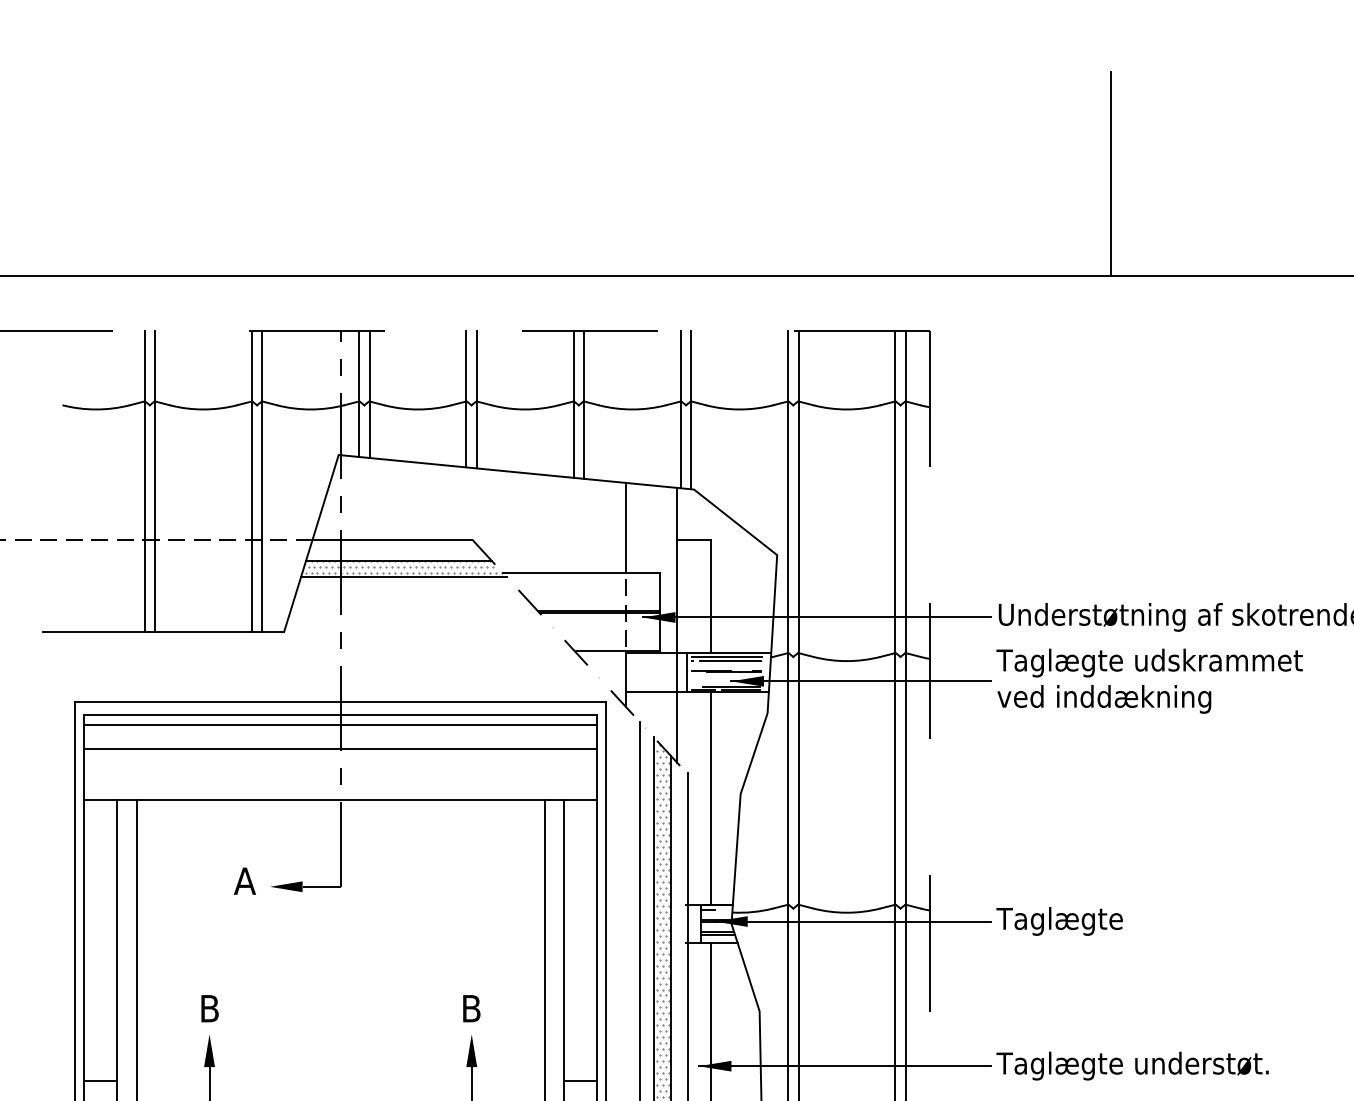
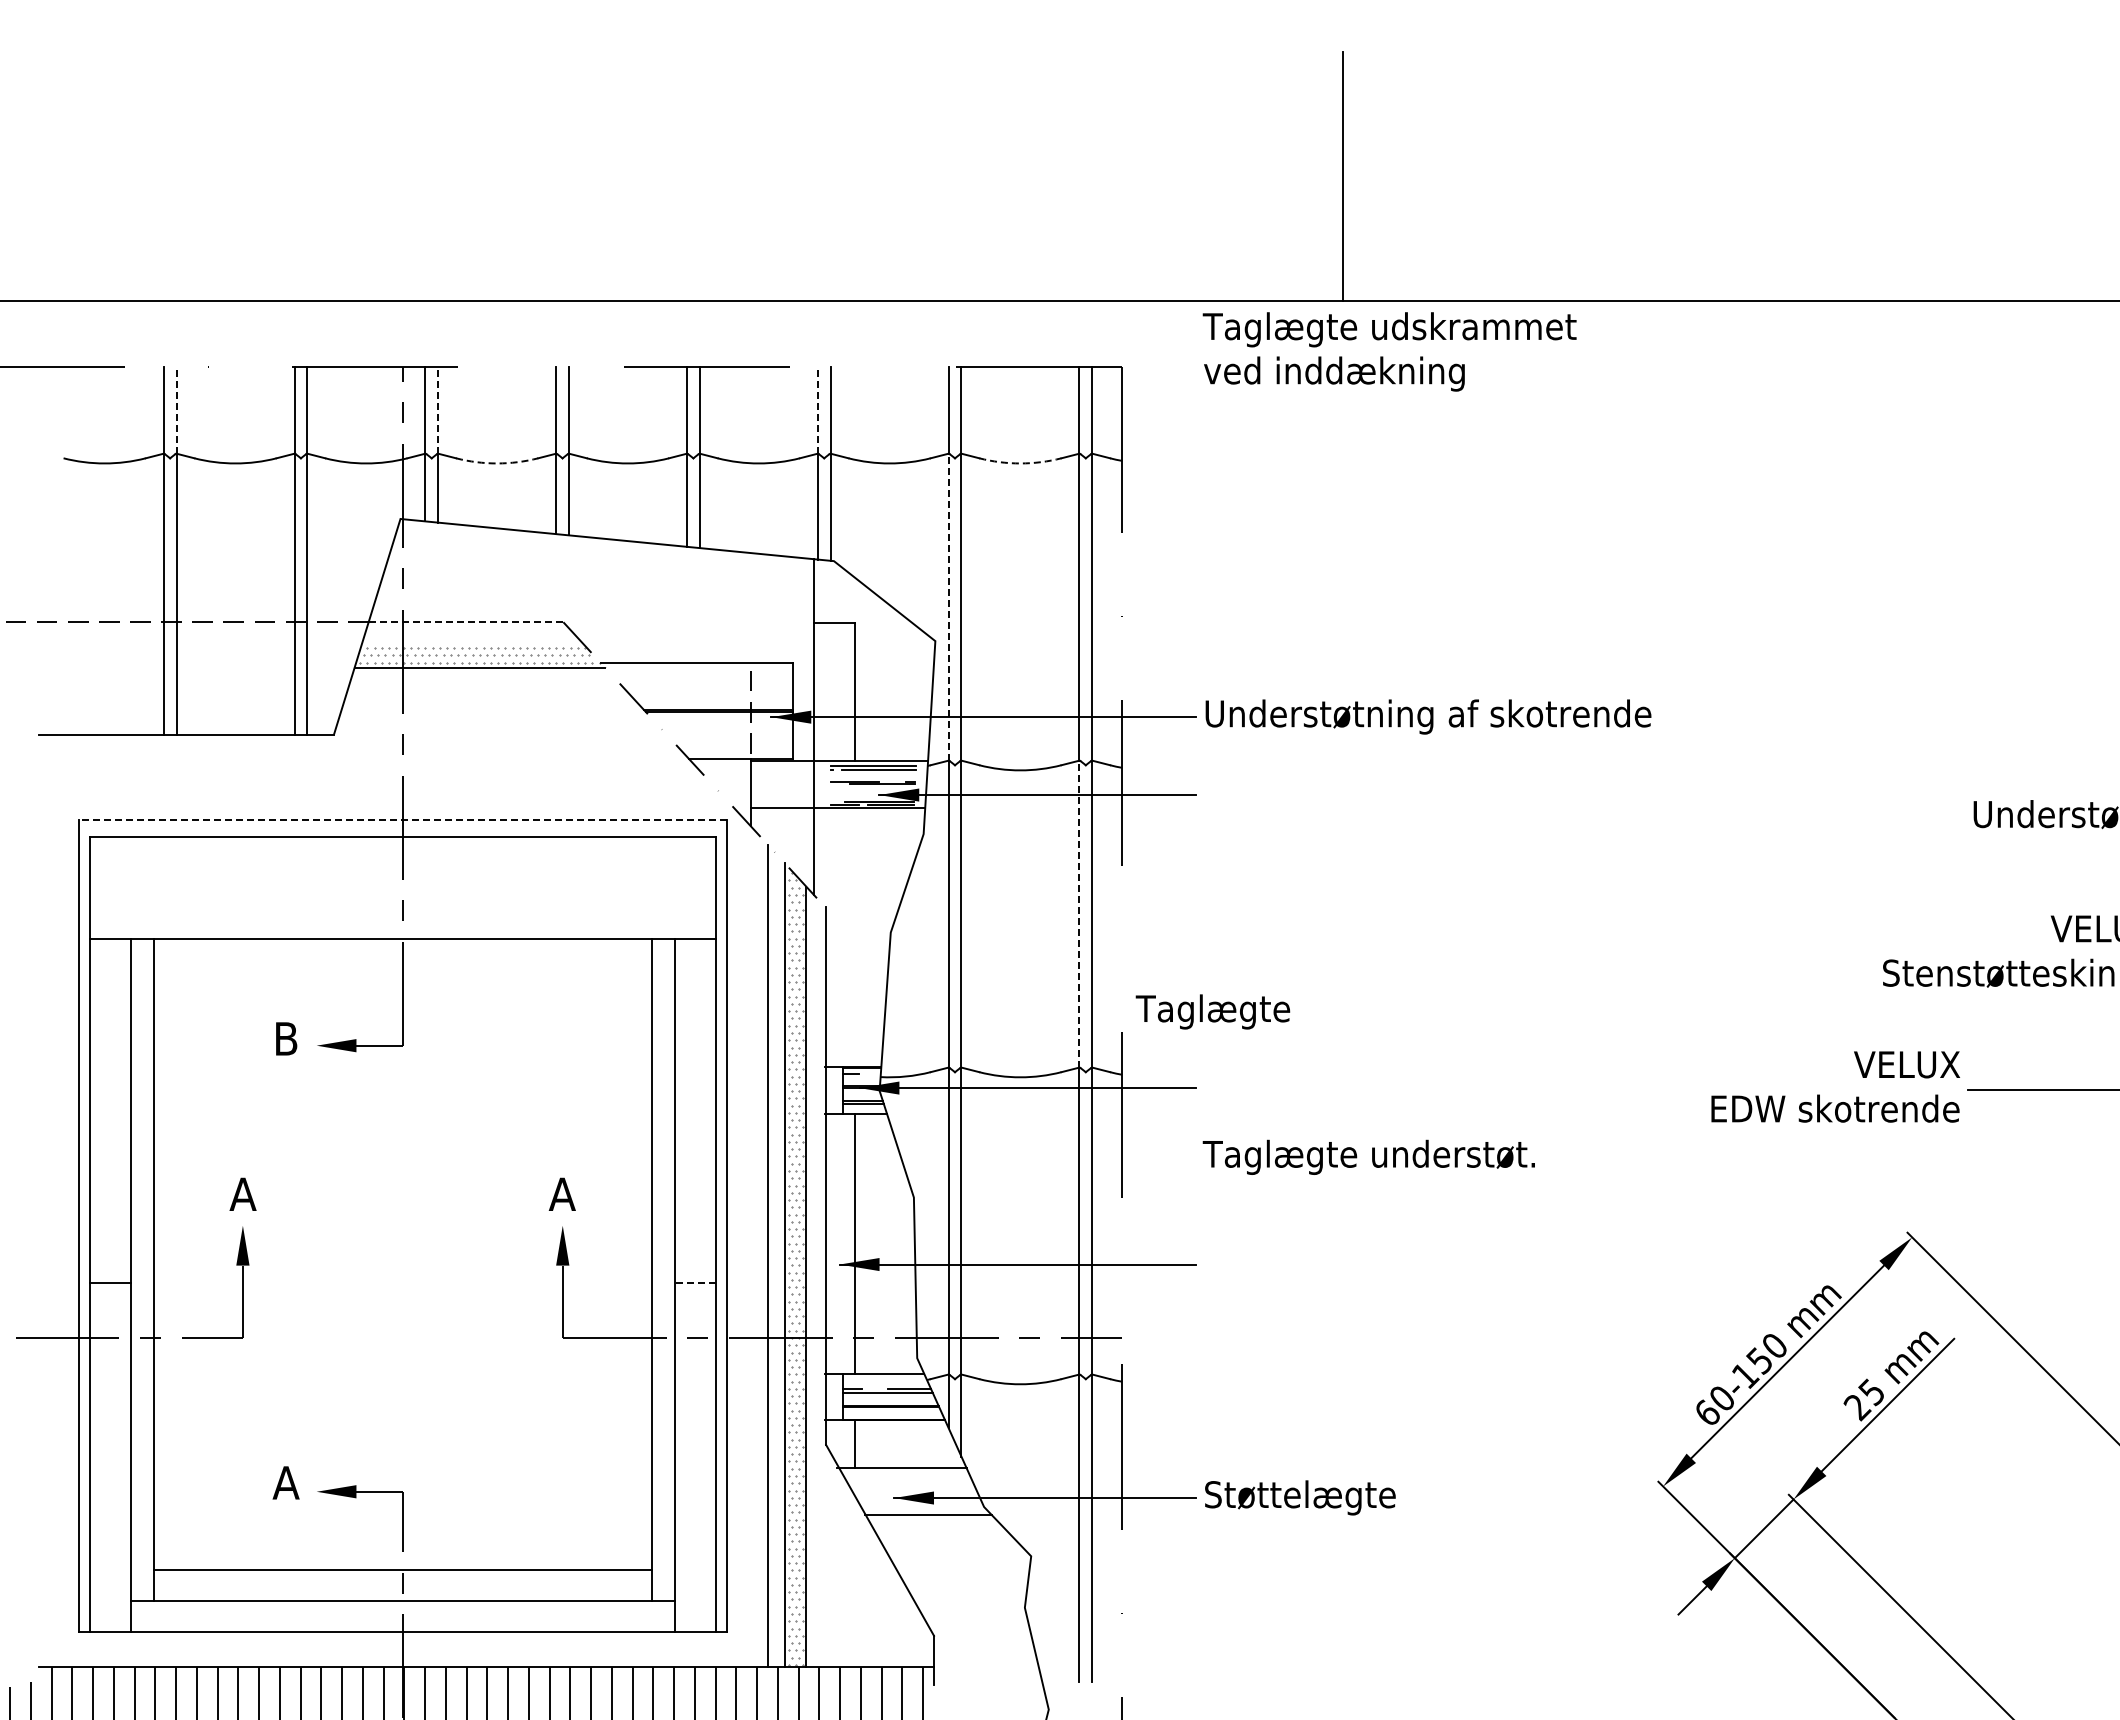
line: (155, 365) -> (176, 409), solid -> dashed
line: (369, 365) -> (438, 409), solid -> dashed
line: (680, 365) -> (817, 409), solid -> dashed
arc: (418, 409) -> (497, 463), solid -> dashed
arc: (846, 409) -> (1020, 463), solid -> dashed
line: (787, 526) -> (948, 606), solid -> dashed
line: (626, 528) -> (751, 608), removed
line: (392, 539) -> (465, 622), solid -> dashed
line: (398, 560) -> (473, 647), removed
line: (687, 672) -> (825, 784), removed
text: (1149, 680) -> (1389, 351), moved
line: (340, 701) -> (402, 819), solid -> dashed
line: (340, 725) -> (402, 848), removed
line: (340, 748) -> (402, 877), removed
line: (895, 778) -> (1079, 913), solid -> dashed
line: (711, 798) -> (855, 937), removed
text: (244, 880) -> (285, 1038), A -> B
text: (1059, 921) -> (1212, 1011), moved
text: (209, 1007) -> (242, 1193), B -> A
text: (470, 1007) -> (561, 1193), B -> A
text: (1132, 1065) -> (1368, 1156), moved
line: (579, 1081) -> (694, 1283), solid -> dashed

